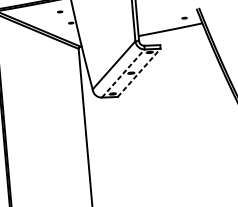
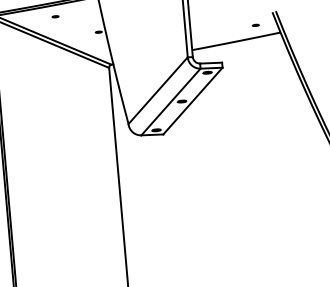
part: (60, 11) -> (55, 16), moved
line: (123, 73) -> (171, 102), dashed -> solid
line: (138, 73) -> (192, 101), dashed -> solid

